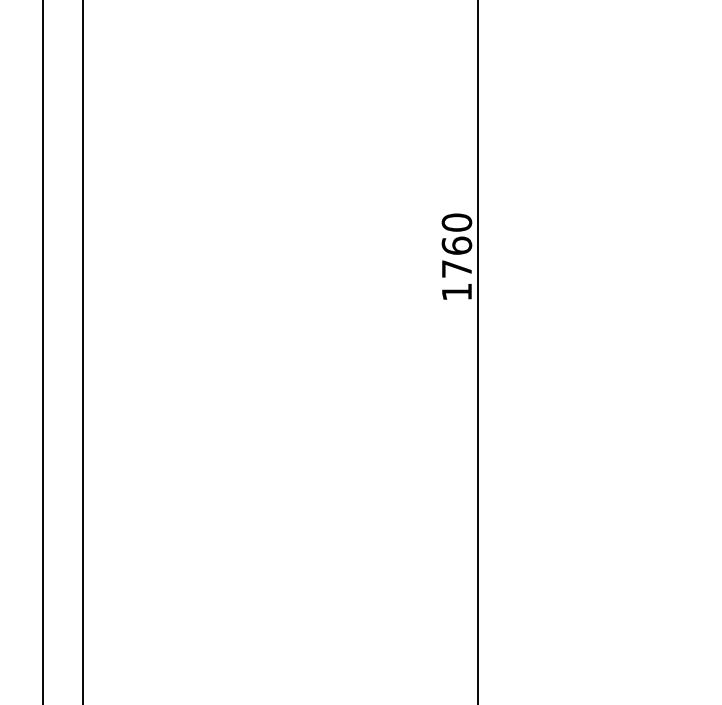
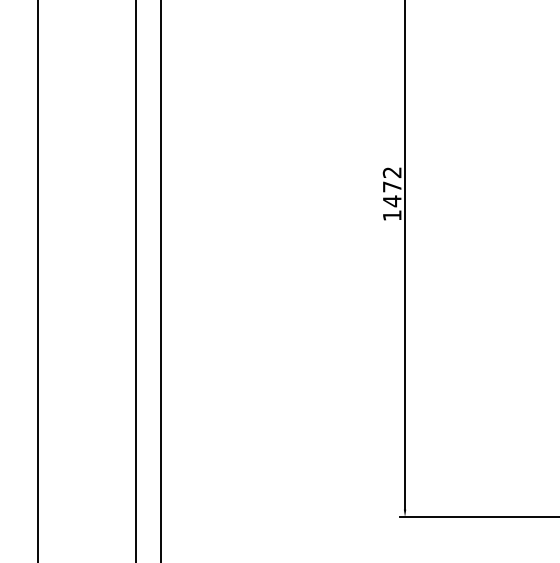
text: (455, 246) -> (391, 187), 1760 -> 1472

